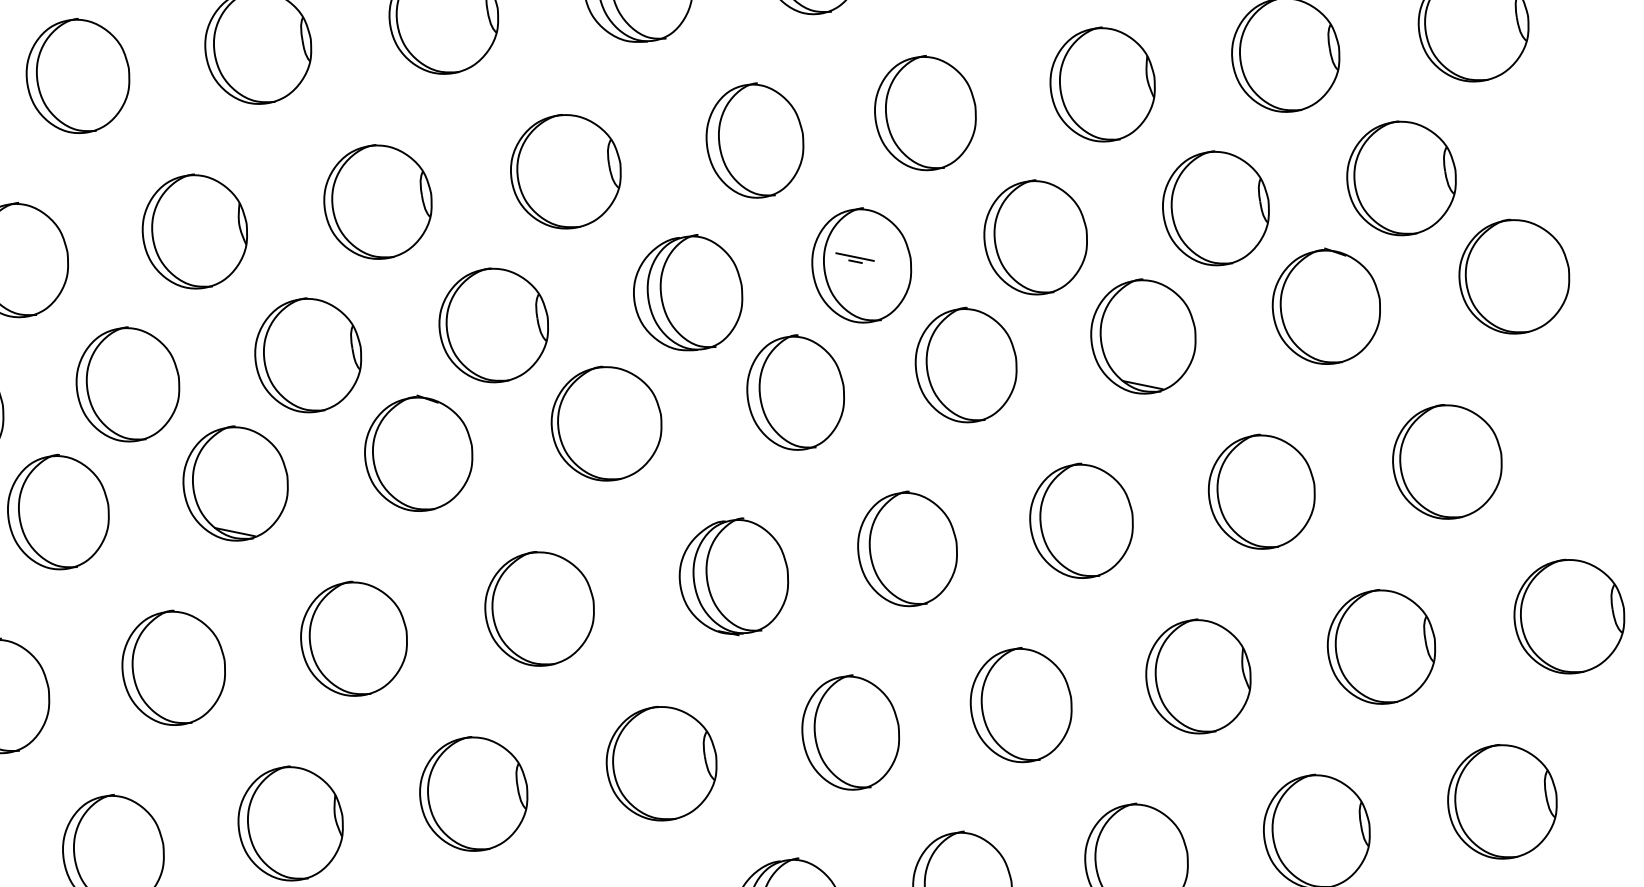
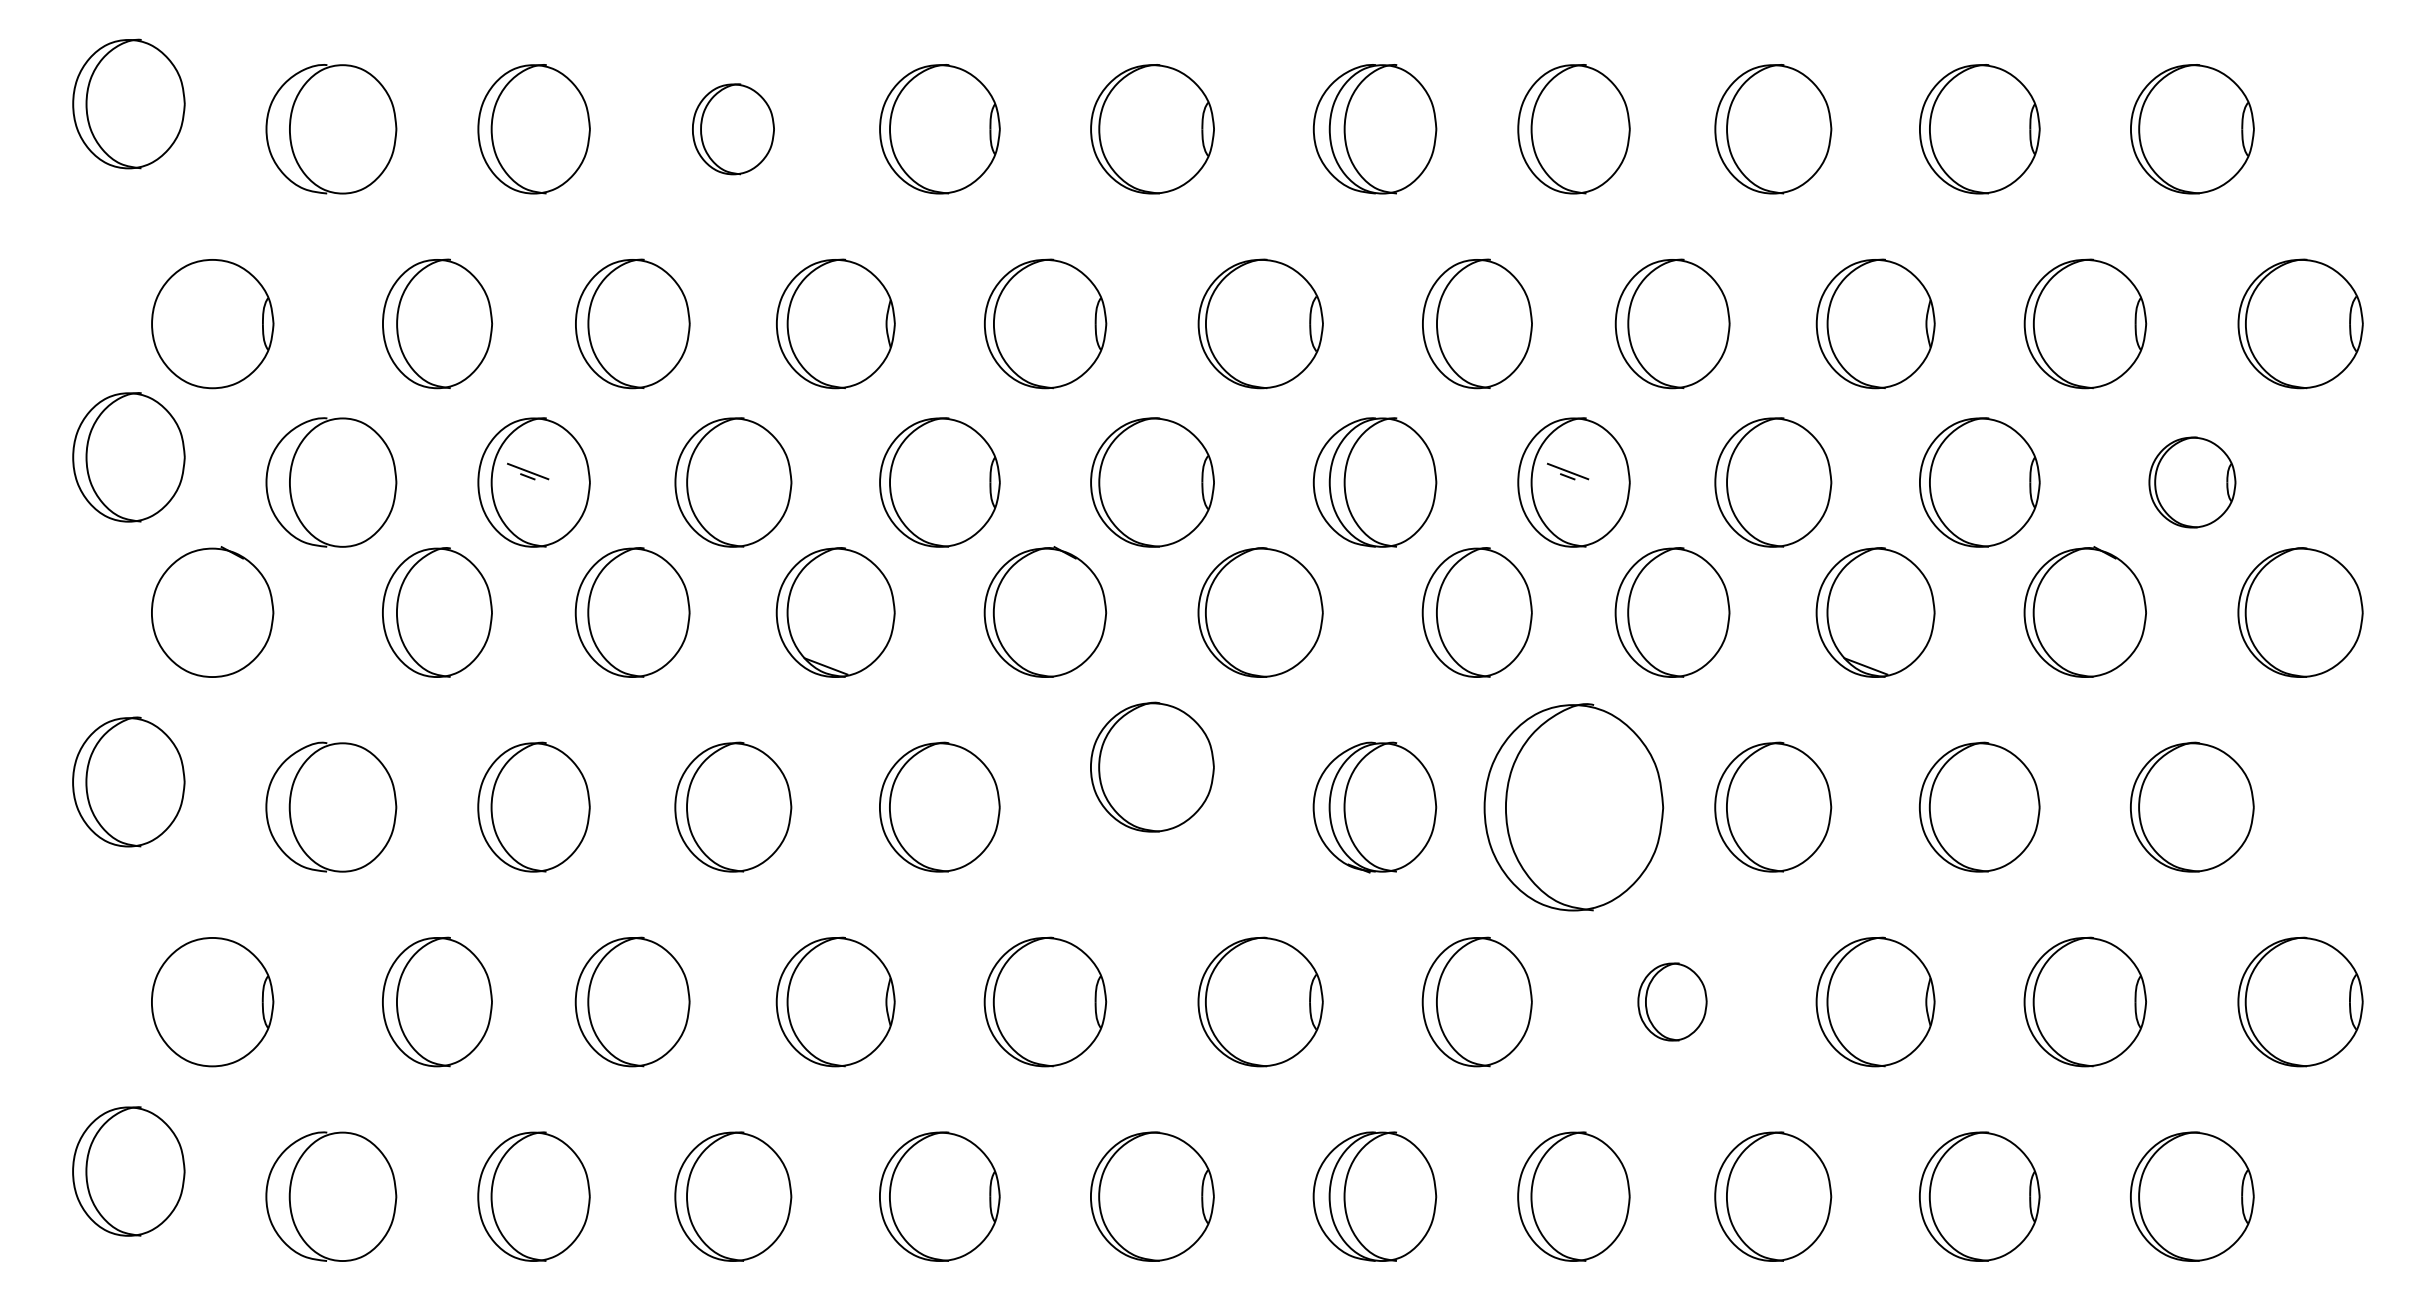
part: (78, 76) -> (733, 129), size x0.7
part: (1401, 178) -> (2192, 482), size x0.7
part: (907, 548) -> (1573, 806), size x1.6
part: (539, 608) -> (1152, 766), moved
part: (1021, 704) -> (1672, 1001), size x0.6

